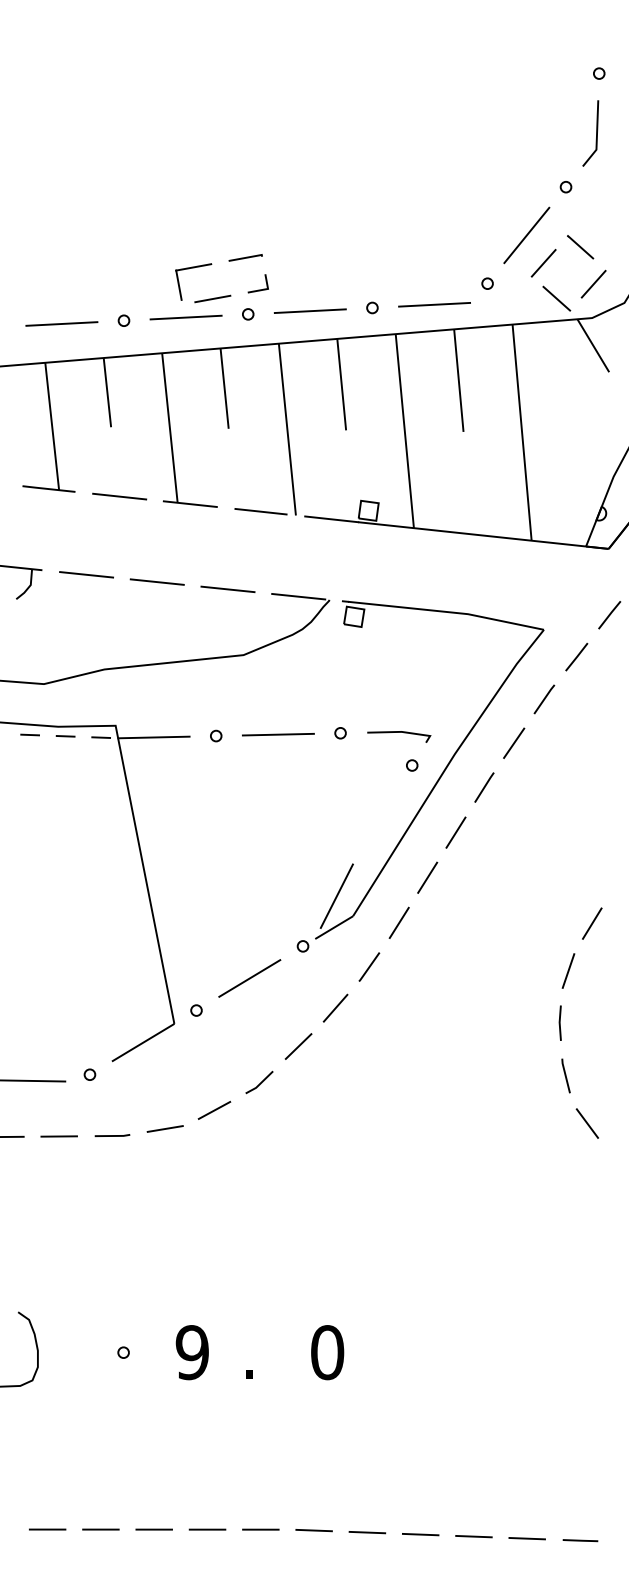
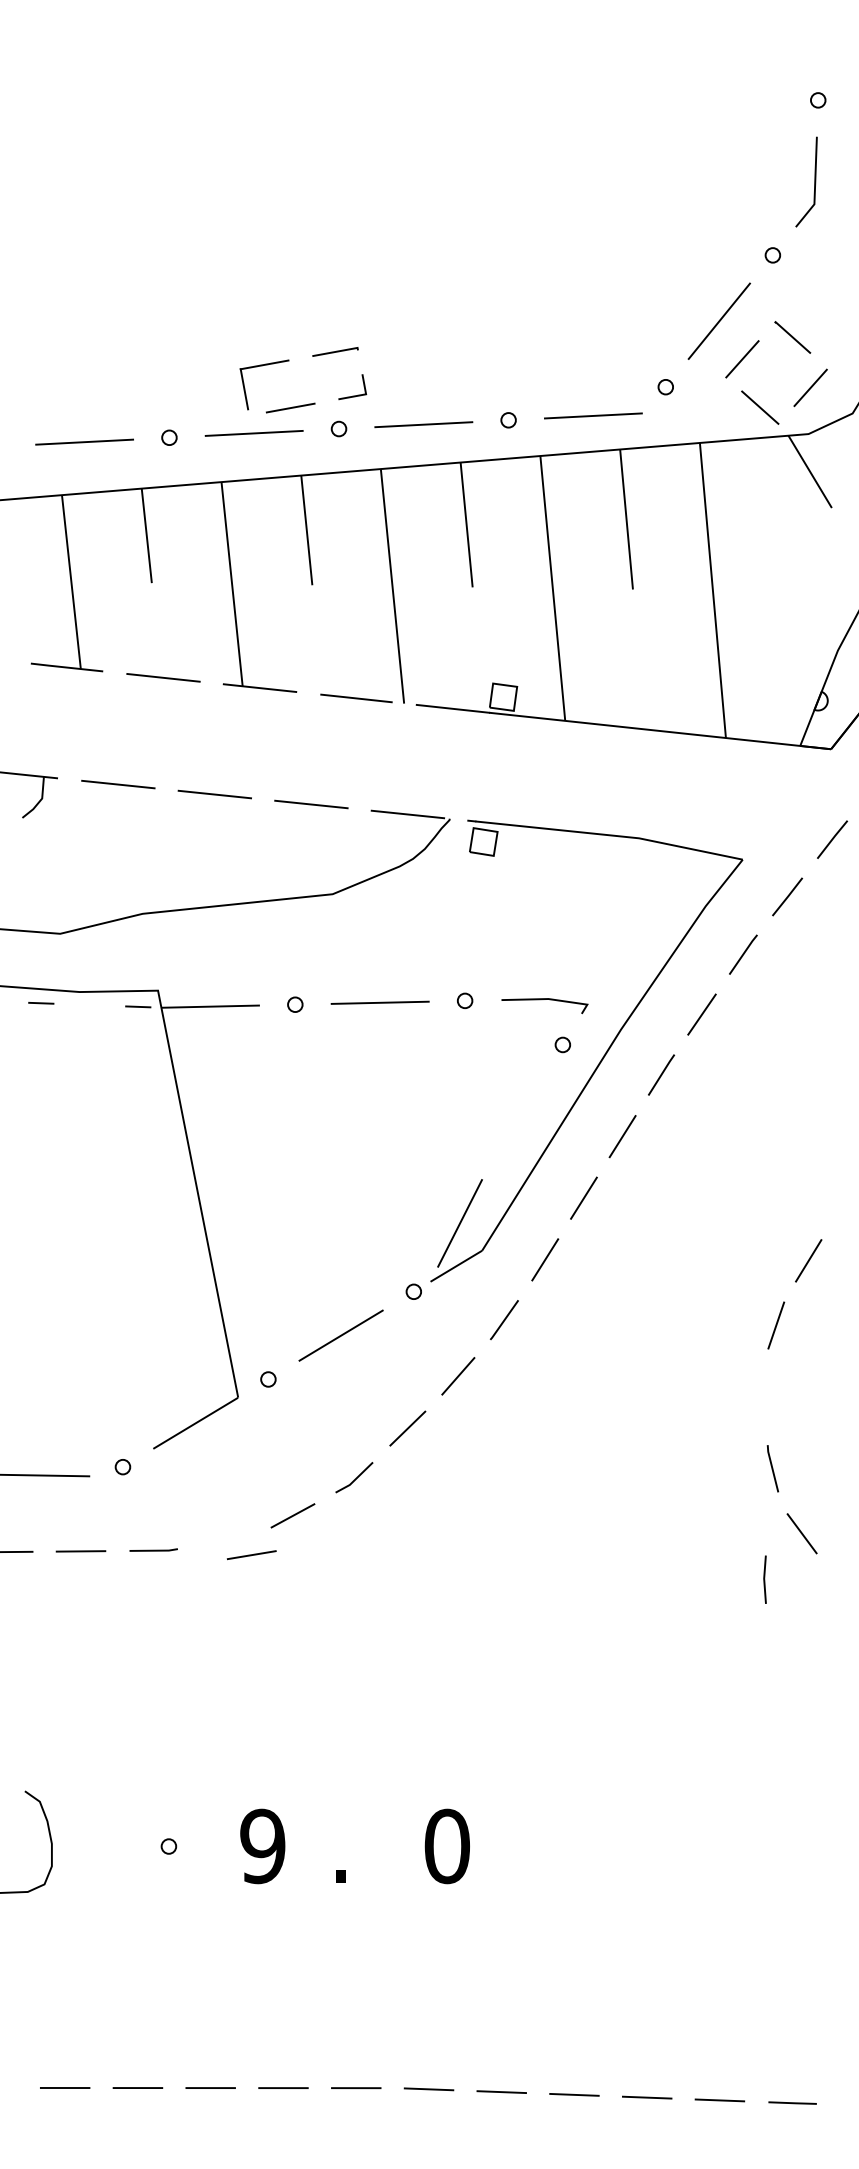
line: (65, 735) -> (89, 1004), removed
line: (559, 1023) -> (764, 1579), moved
line: (165, 1129) -> (251, 1555), moved

